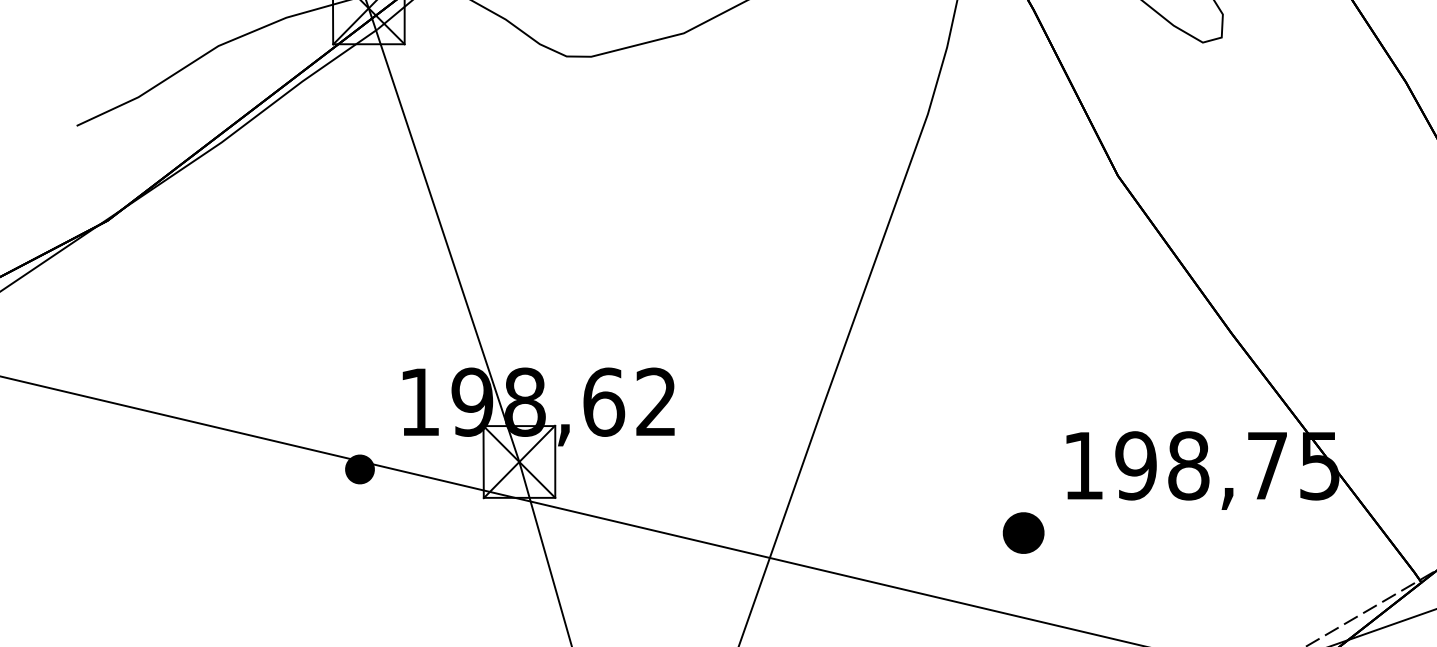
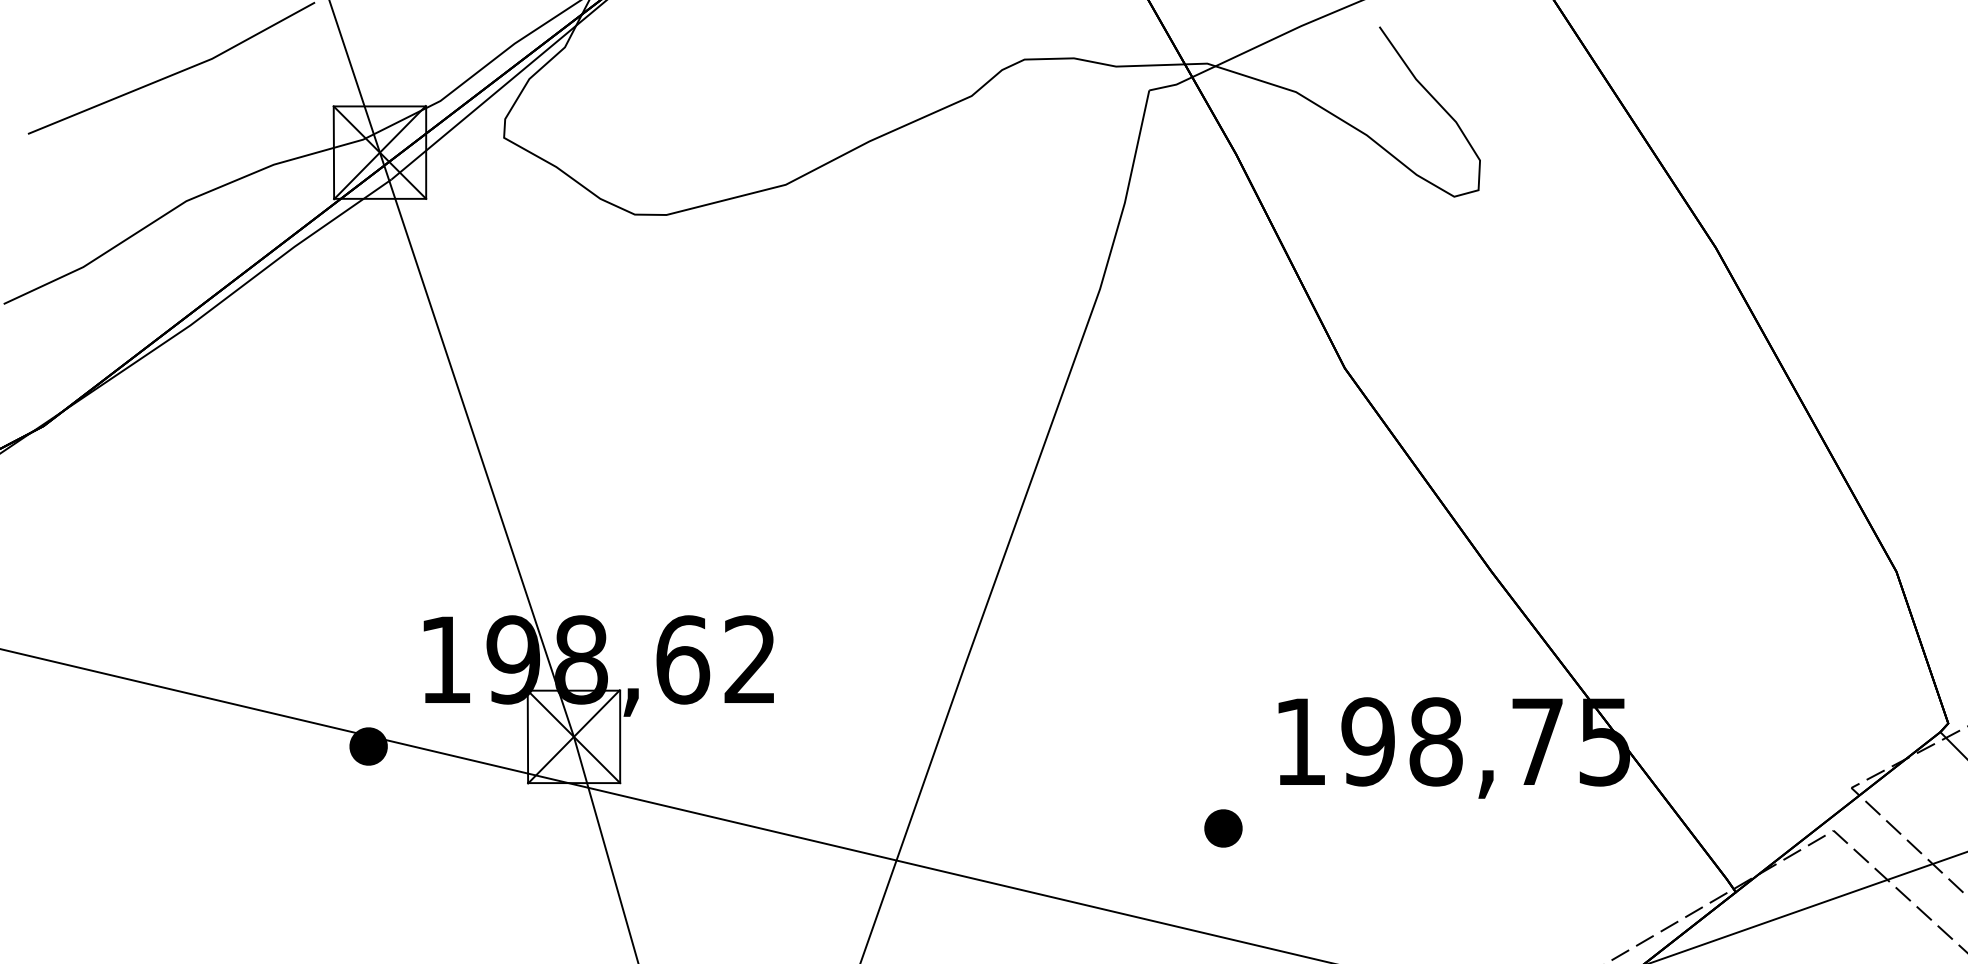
part: (1023, 533) -> (1223, 828), size x0.71

